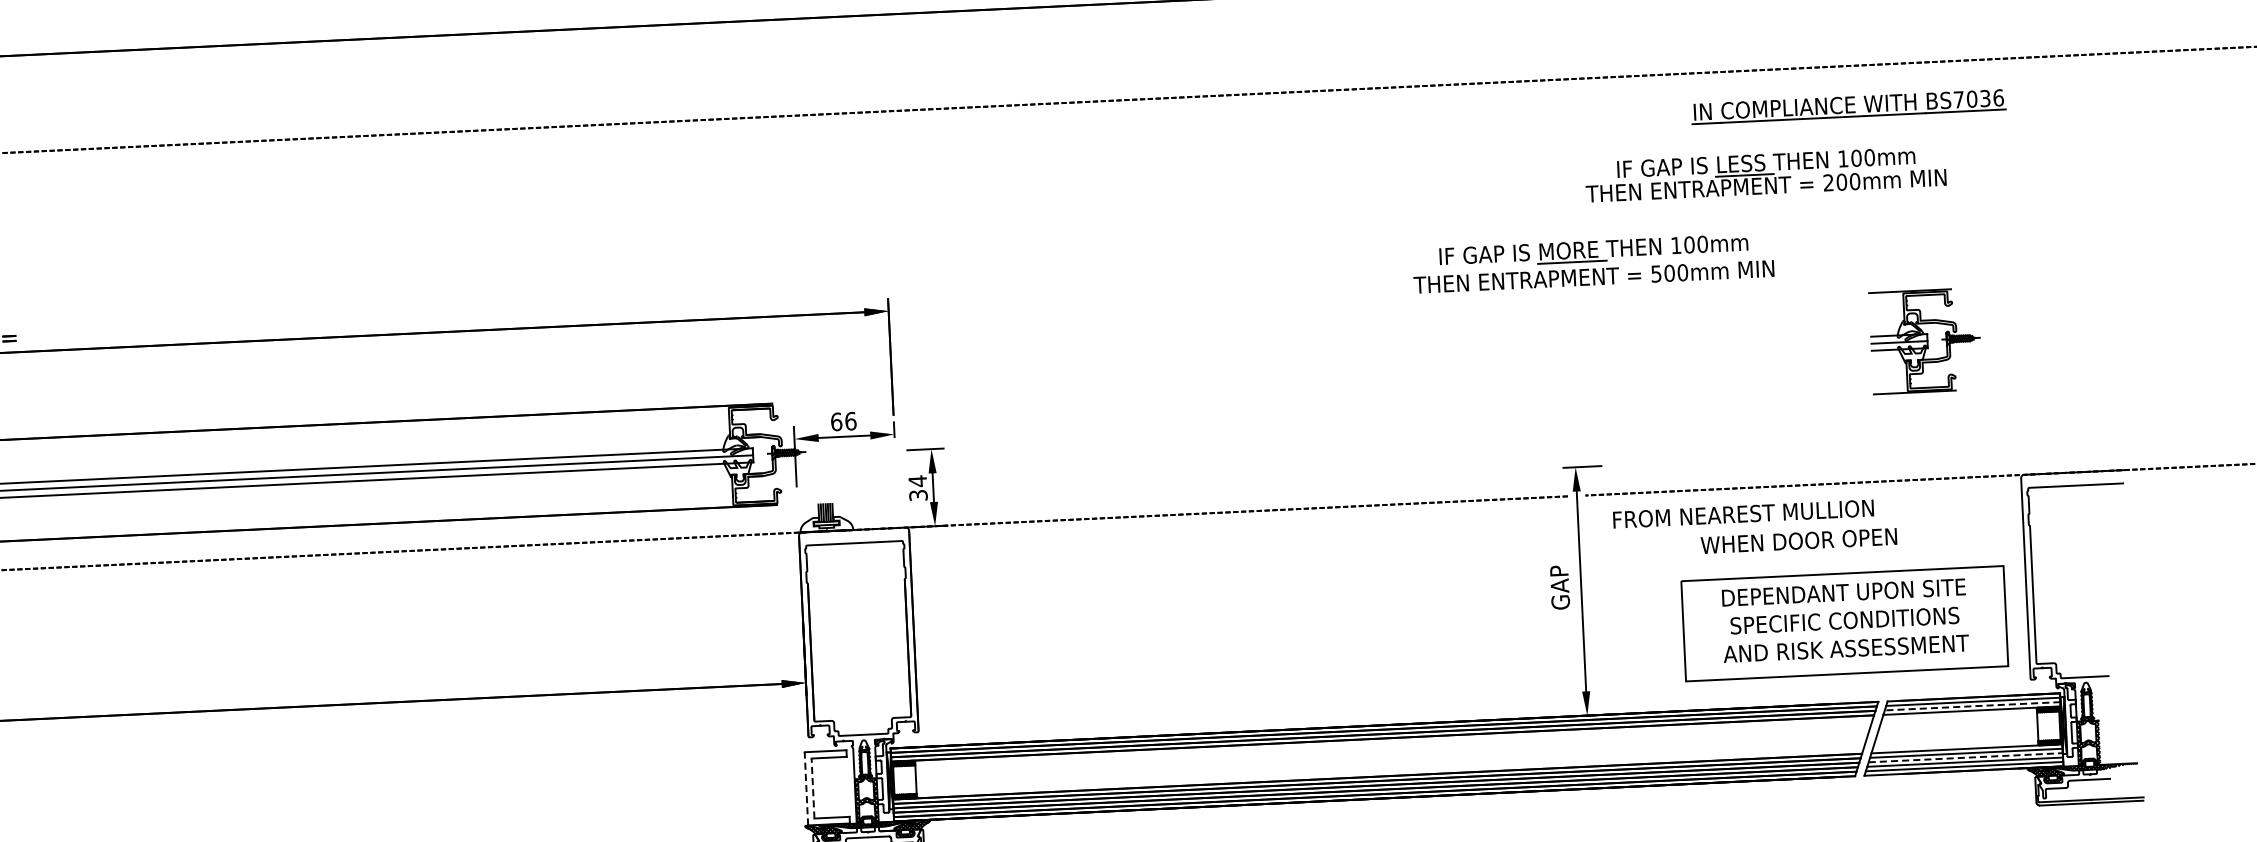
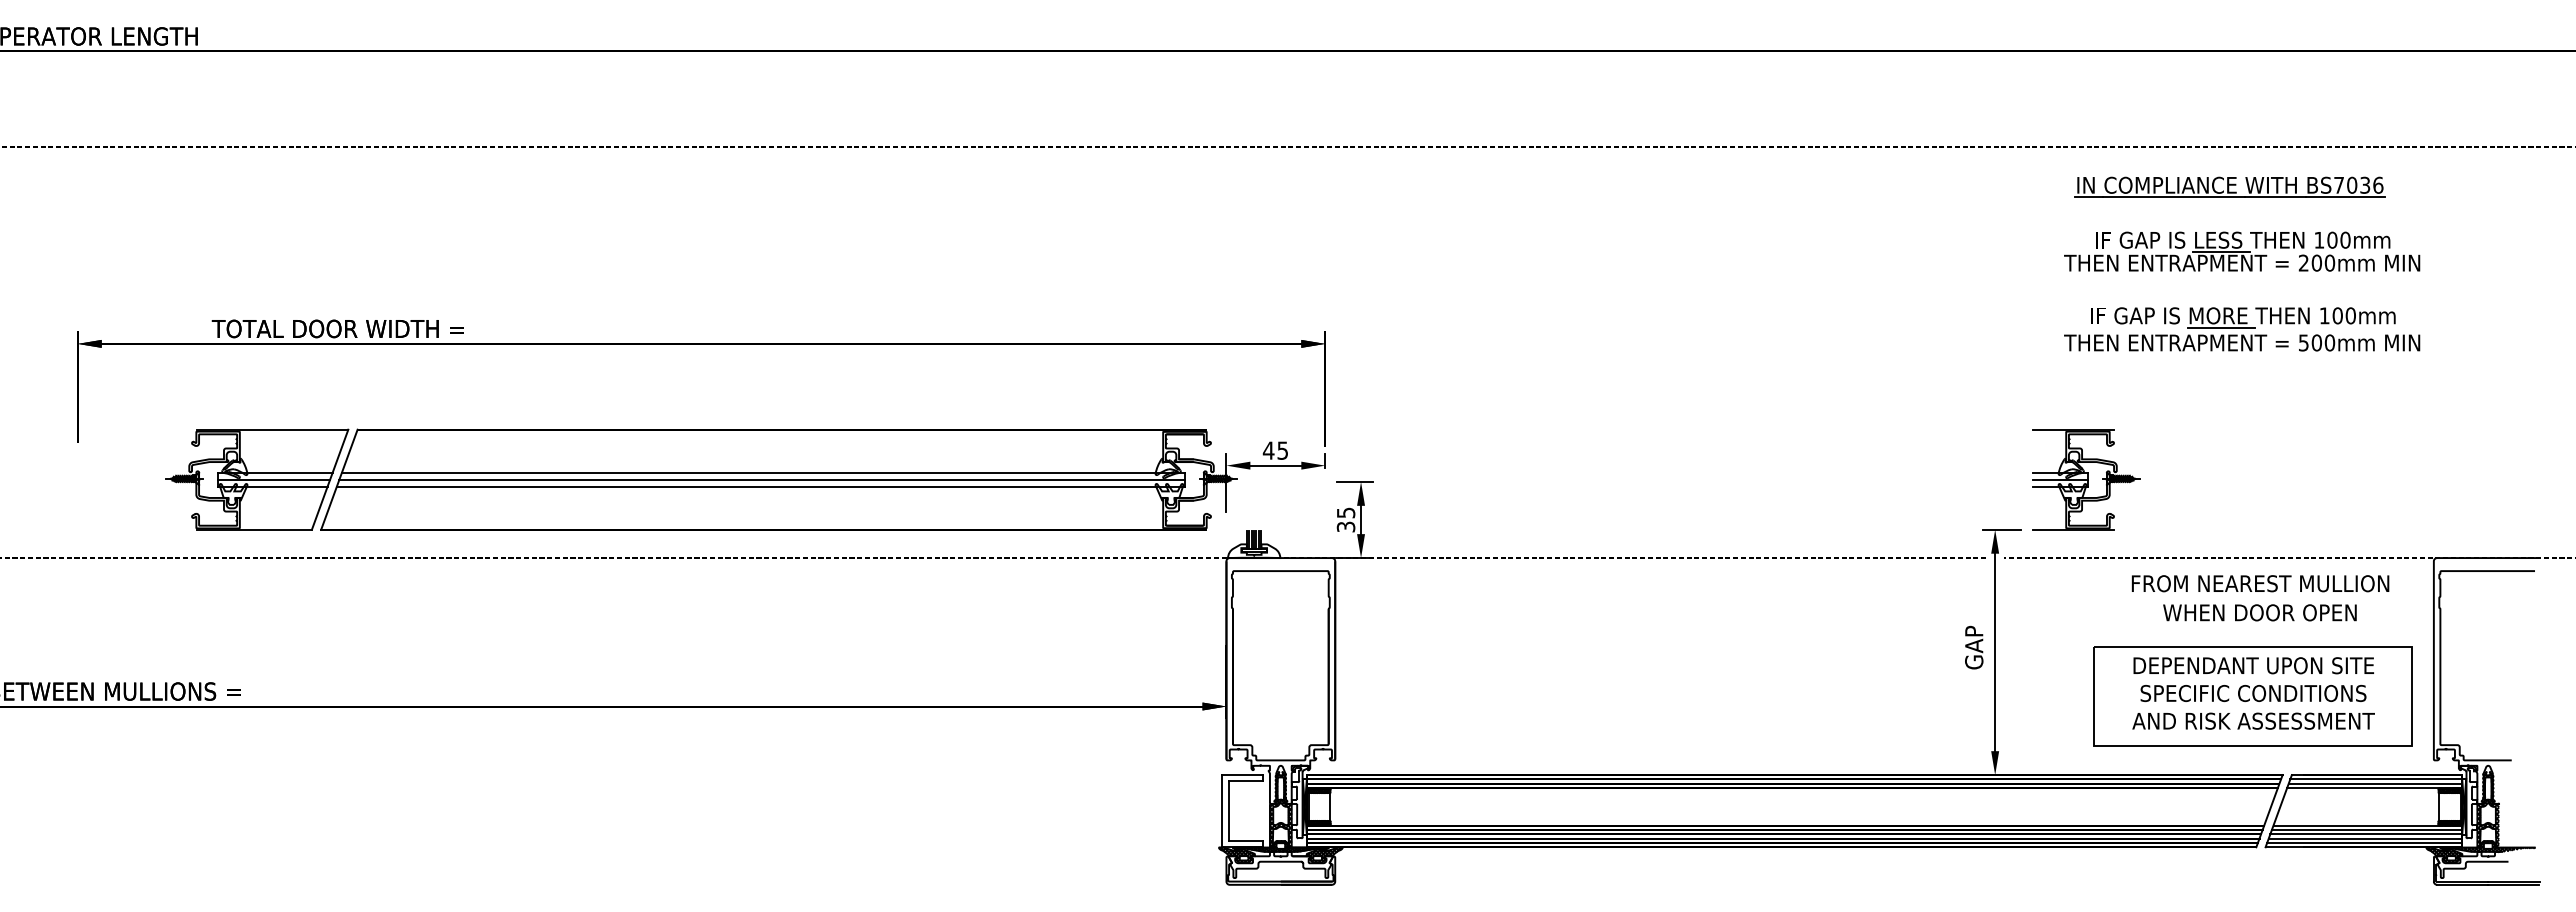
part: (1848, 106) -> (2229, 186), moved
part: (1766, 174) -> (2242, 251), moved
part: (1593, 263) -> (2242, 329), moved
part: (1926, 340) -> (2086, 479), moved
text: (843, 421) -> (1275, 450), 66 -> 45
text: (918, 480) -> (1346, 512), 34 -> 35
text: (1743, 513) -> (2260, 583), moved
text: (1798, 540) -> (2259, 612), moved
line: (1972, 705) -> (2375, 783), dashed -> solid
line: (1966, 758) -> (2366, 834), dashed -> solid
line: (805, 788) -> (1221, 810), dashed -> solid
line: (813, 788) -> (1228, 810), dashed -> solid

